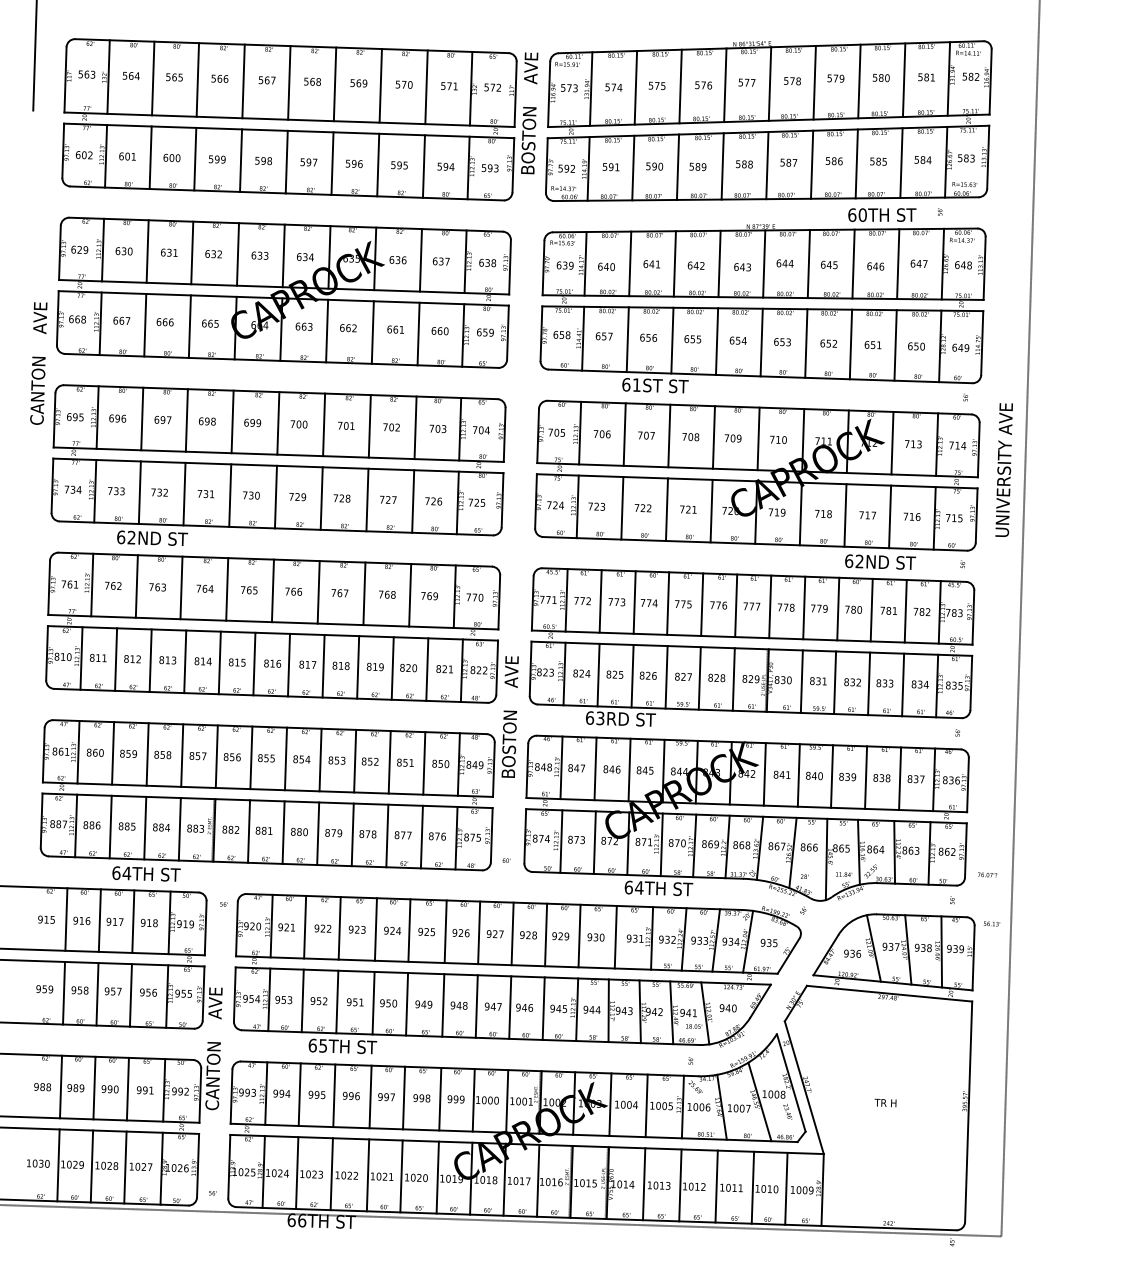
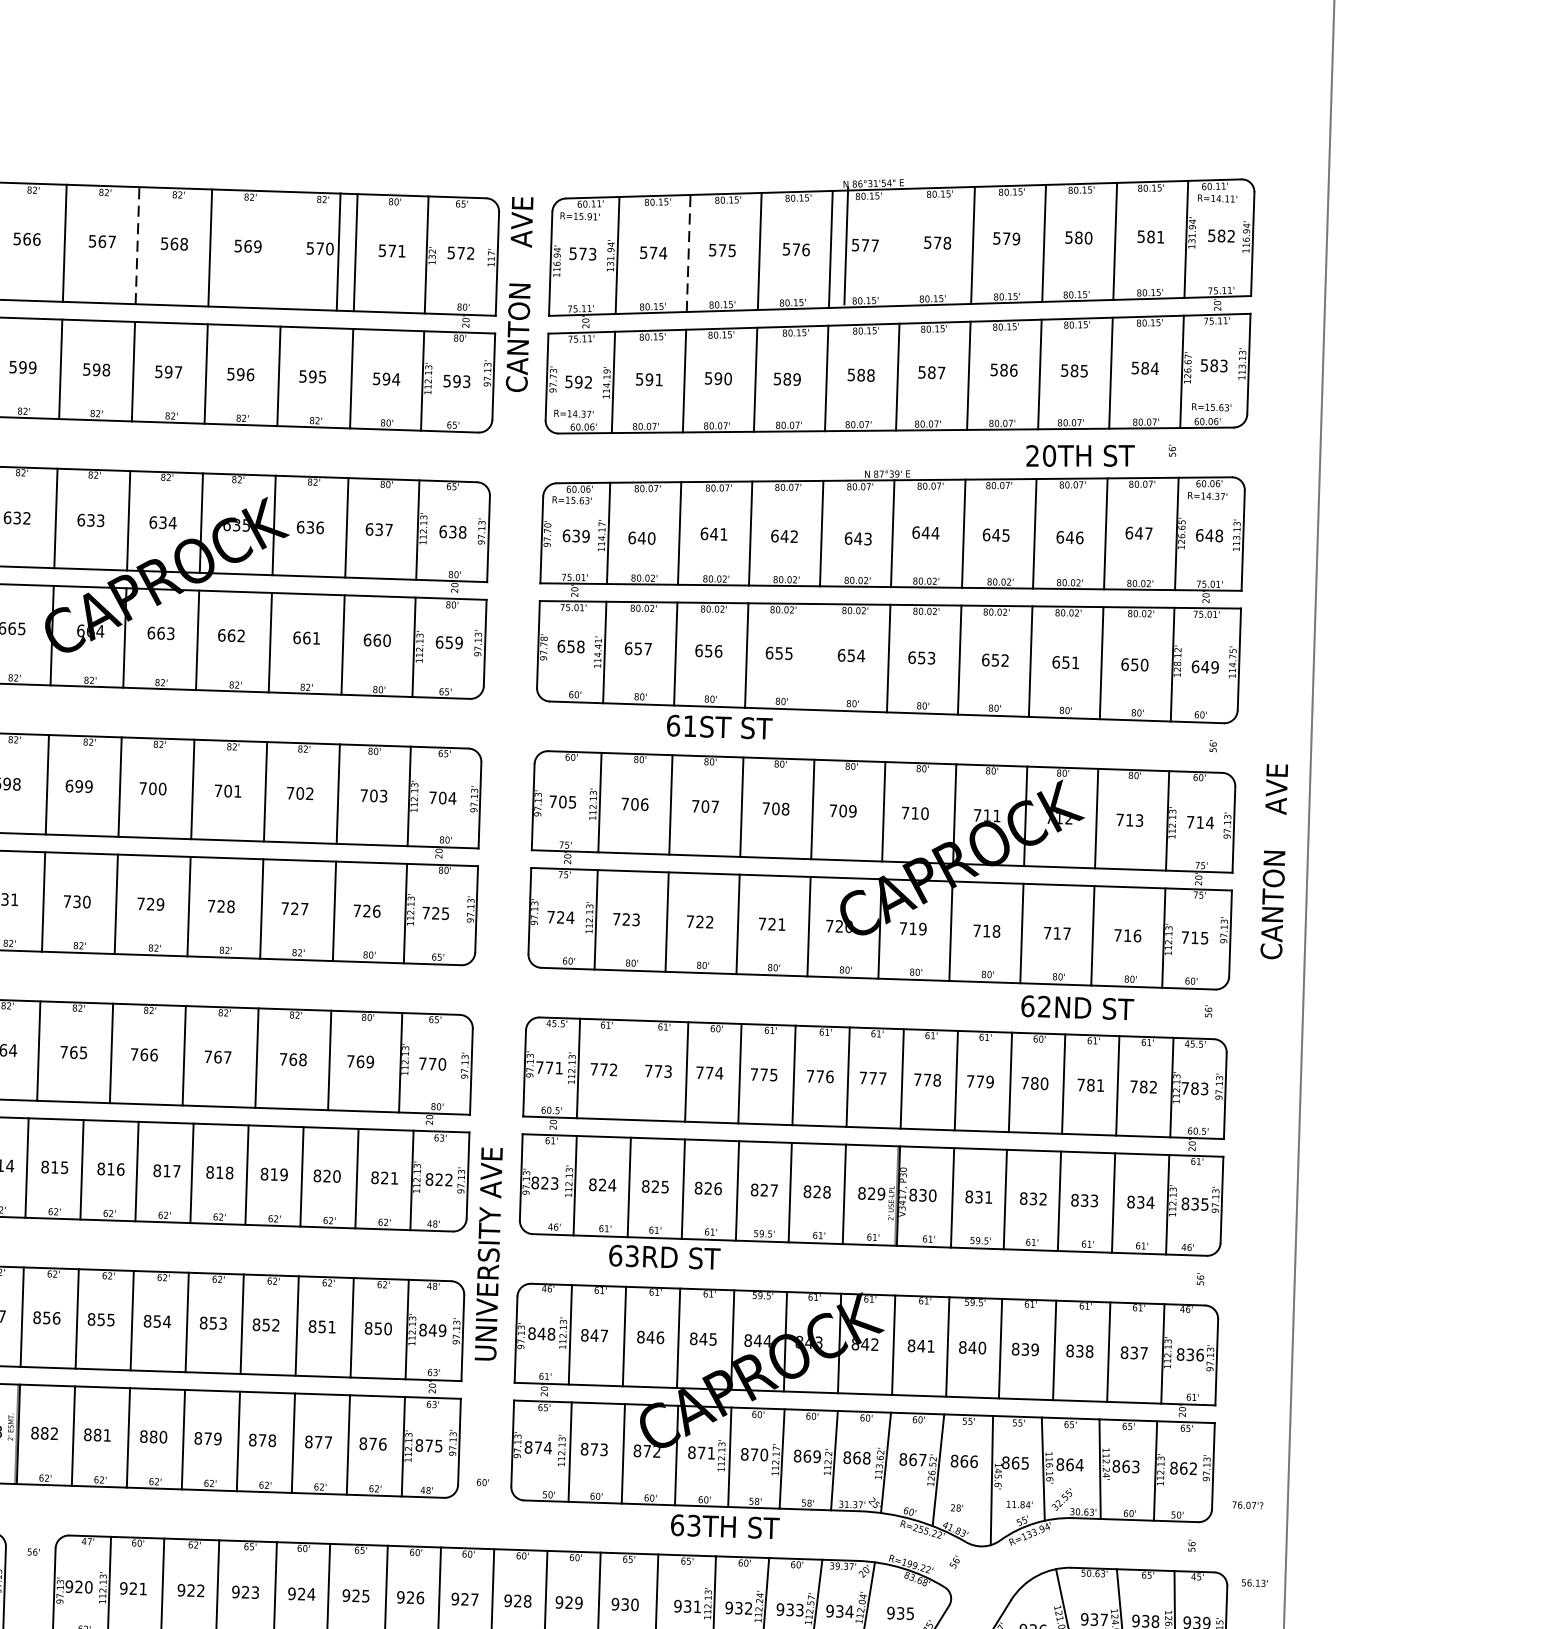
line: (289, 82) -> (137, 245), solid -> dashed
line: (769, 83) -> (845, 245), moved
line: (380, 85) -> (338, 251), moved
line: (635, 87) -> (688, 252), solid -> dashed
text: (529, 113) -> (519, 294), BOSTON    AVE -> CANTON    AVE
text: (852, 215) -> (1033, 456), 60TH -> 20TH
line: (716, 341) -> (816, 656), removed
text: (1003, 469) -> (1273, 860), UNIVERSITY AVE -> CANTON    AVE
line: (600, 601) -> (632, 1070), removed
text: (509, 716) -> (487, 1253), BOSTON    AVE -> UNIVERSITY AVE
text: (638, 887) -> (692, 1525), 64TH -> 63TH

